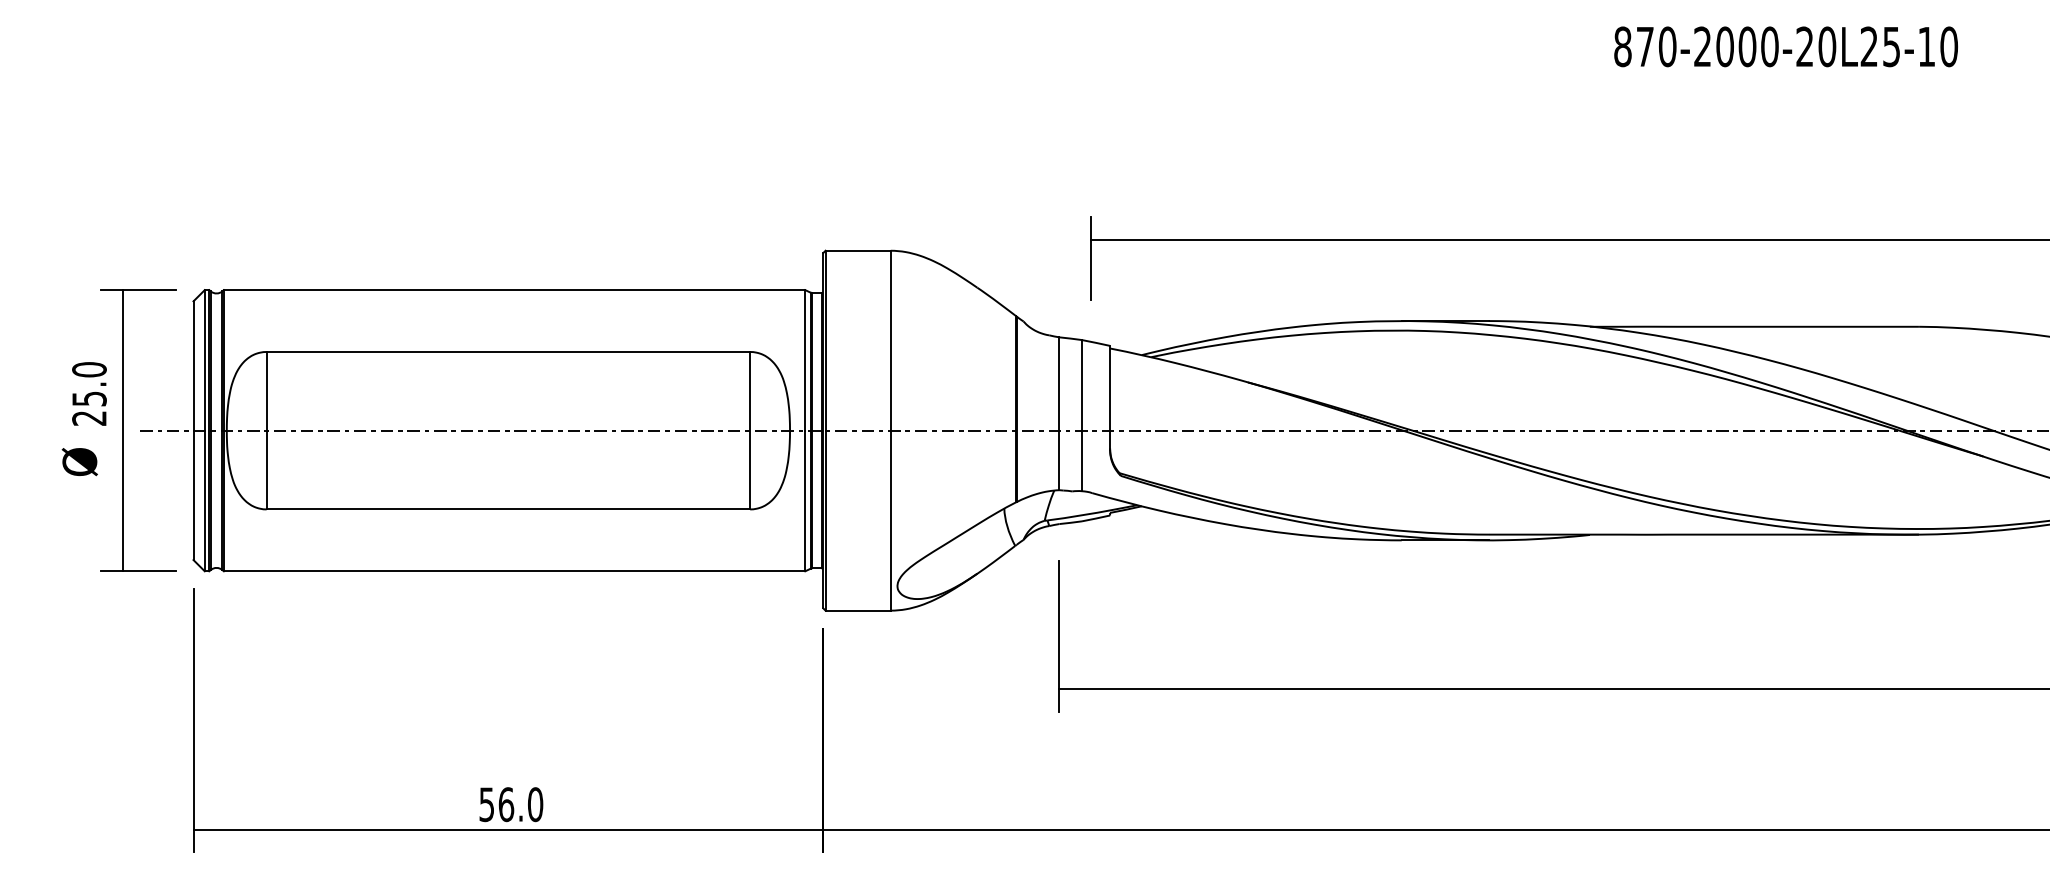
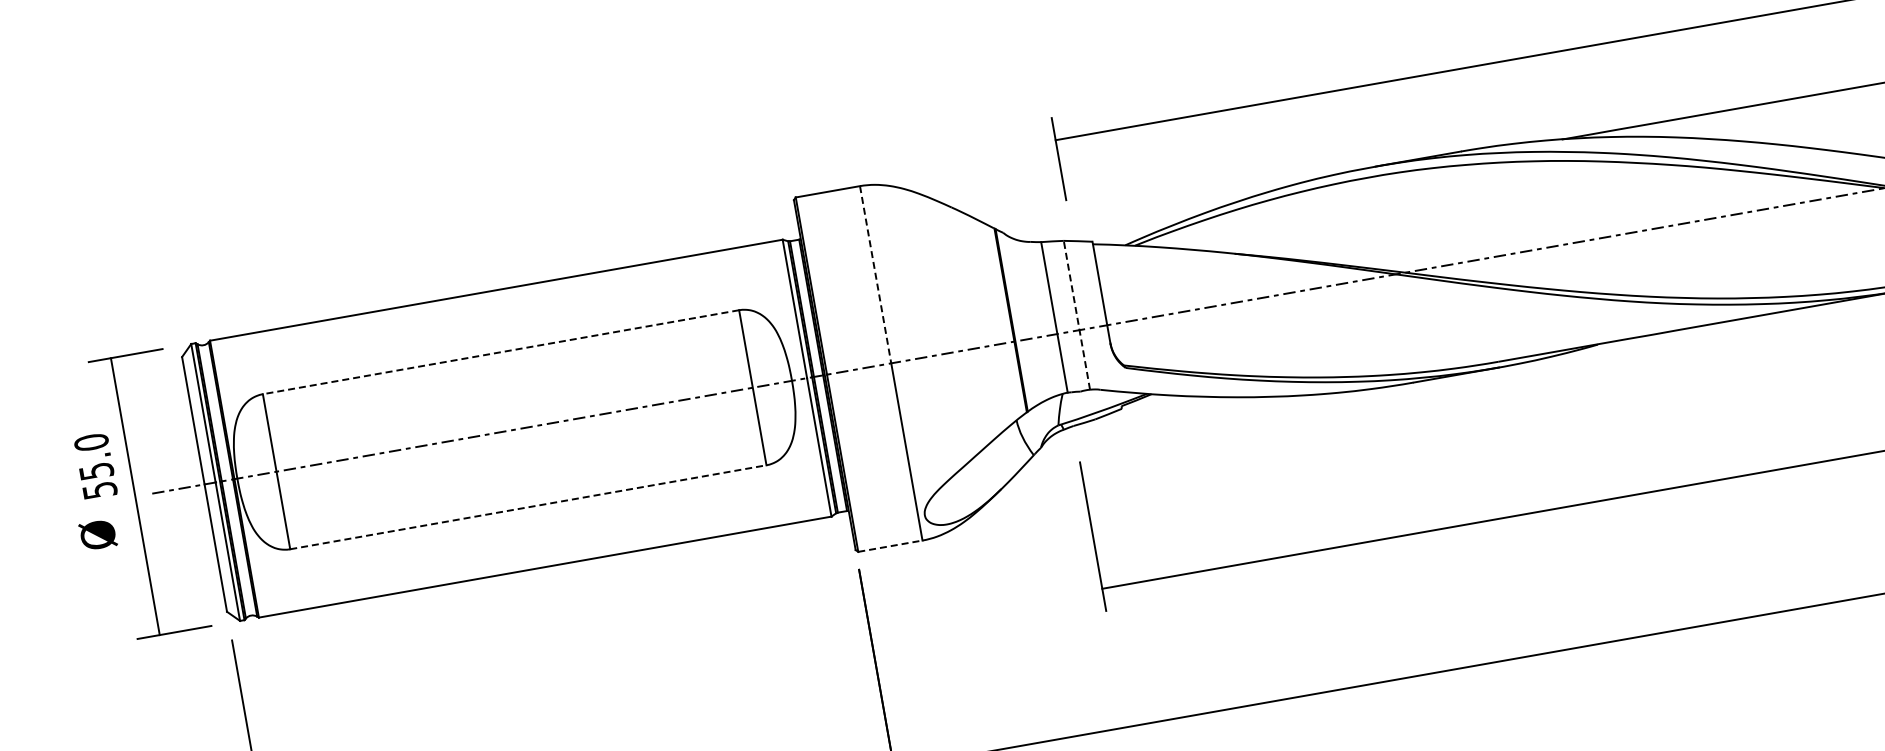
line: (890, 340) -> (875, 274), solid -> dashed
line: (508, 351) -> (501, 351), solid -> dashed
line: (1081, 415) -> (1076, 315), solid -> dashed
text: (89, 418) -> (100, 490), 25.0 -> 55.0
line: (508, 509) -> (528, 507), solid -> dashed
line: (858, 610) -> (890, 546), solid -> dashed

